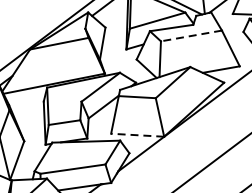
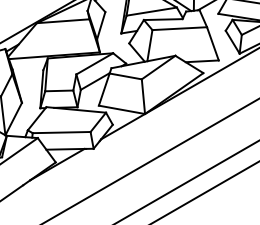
line: (191, 35) -> (179, 28), dashed -> solid
line: (137, 134) -> (121, 109), dashed -> solid

